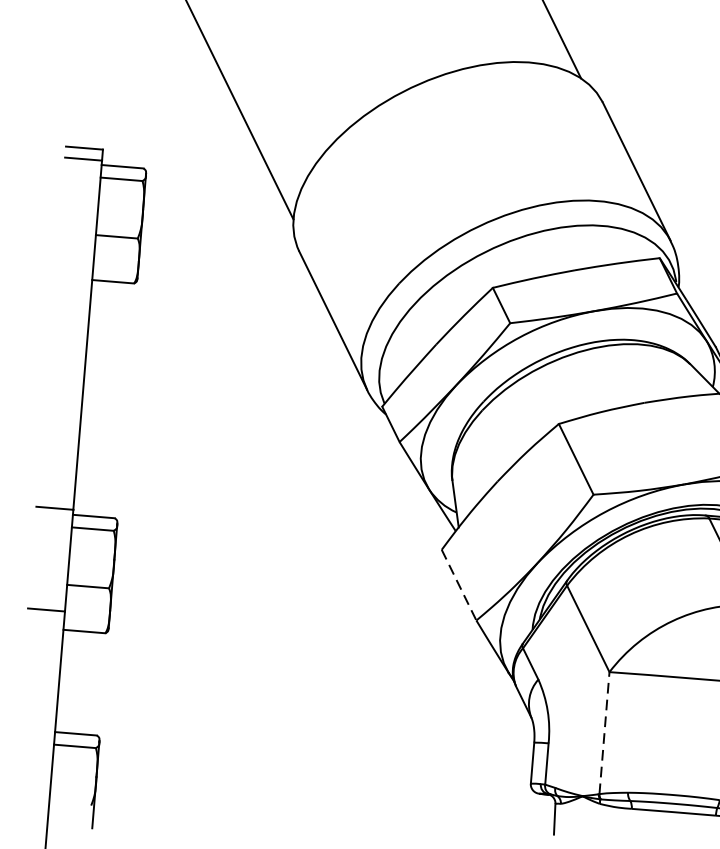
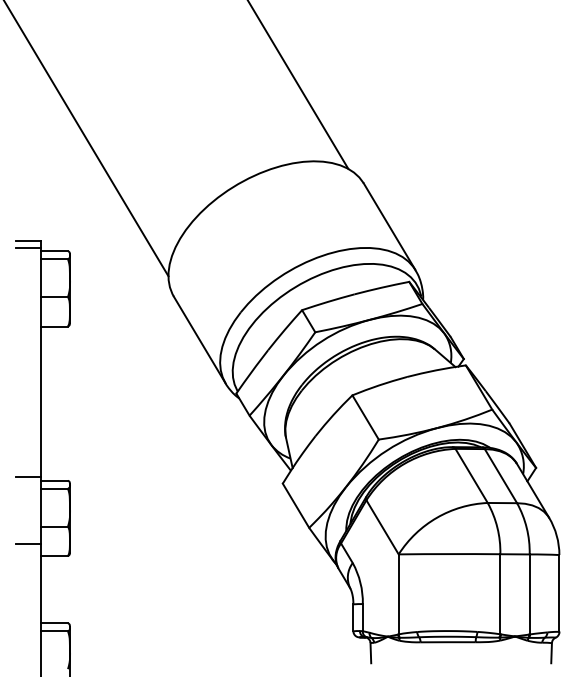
line: (459, 584) -> (296, 505), dashed -> solid
line: (604, 731) -> (398, 593), dashed -> solid

